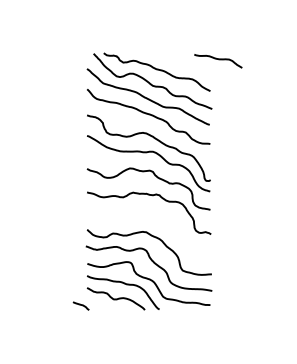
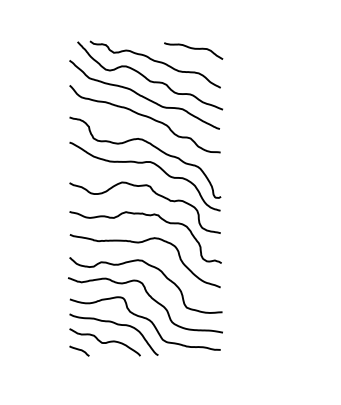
curve: (218, 60) -> (193, 50), moved
curve: (144, 218) -> (139, 243), added
curve: (80, 305) -> (78, 350), moved

